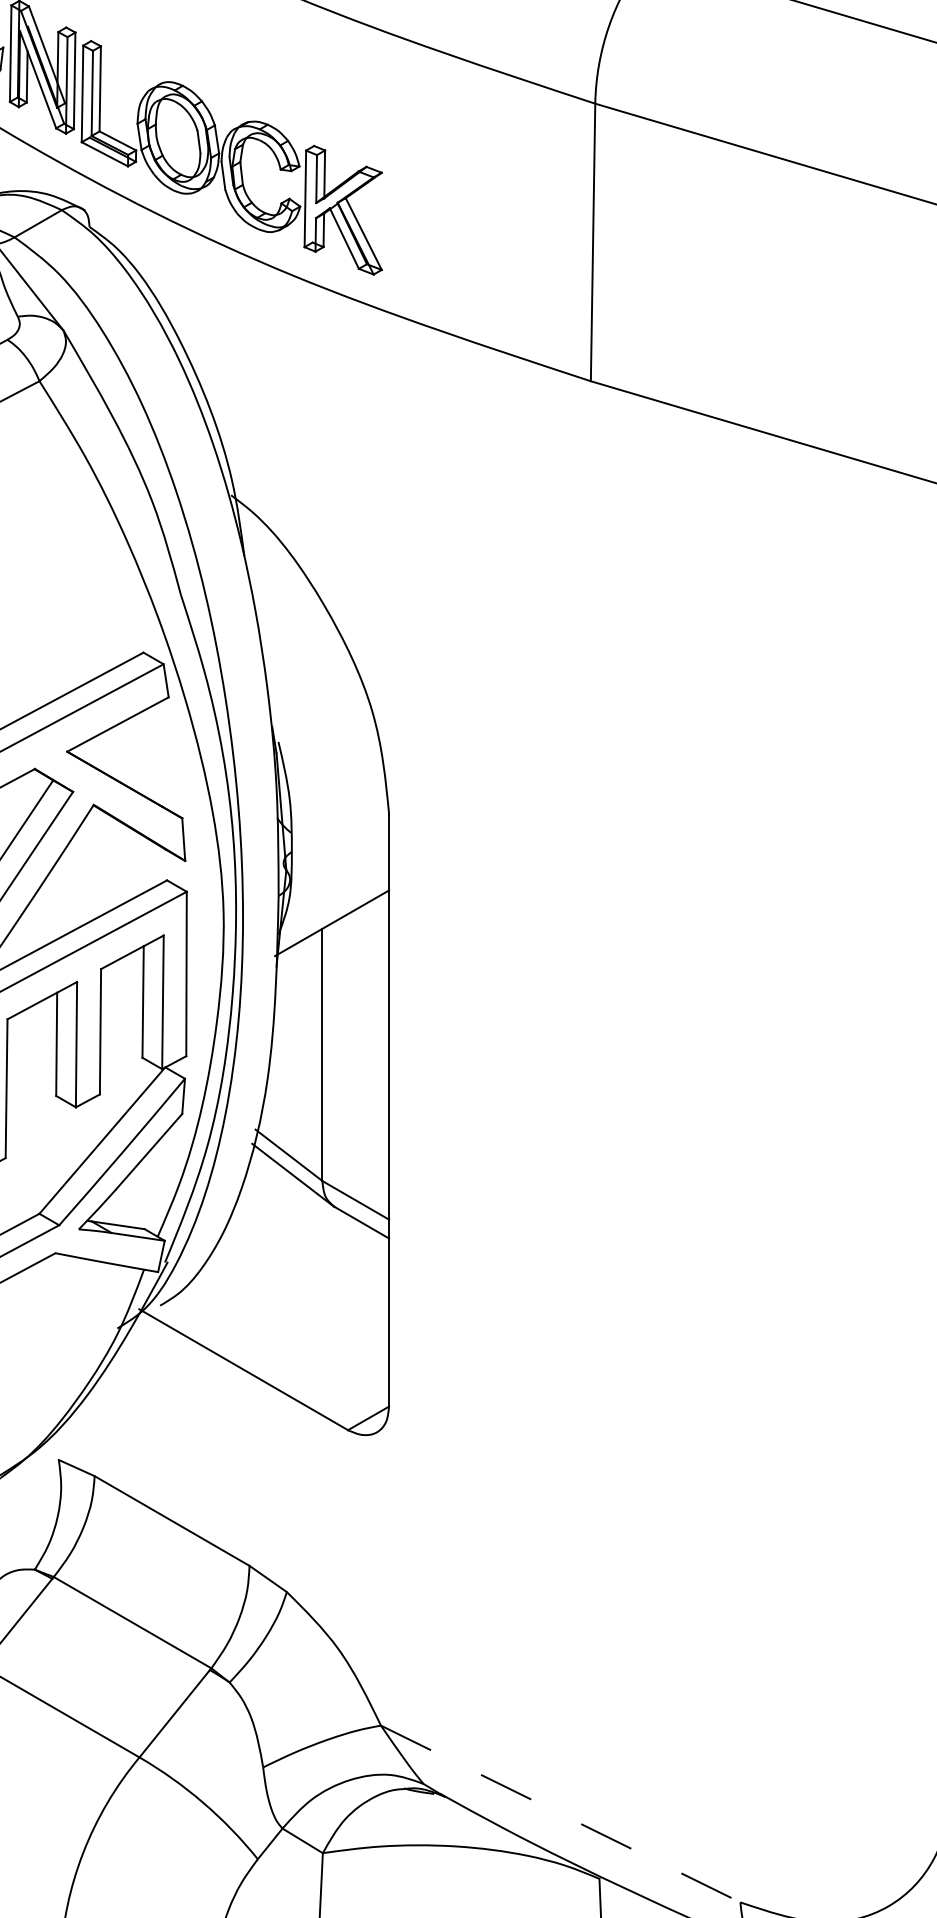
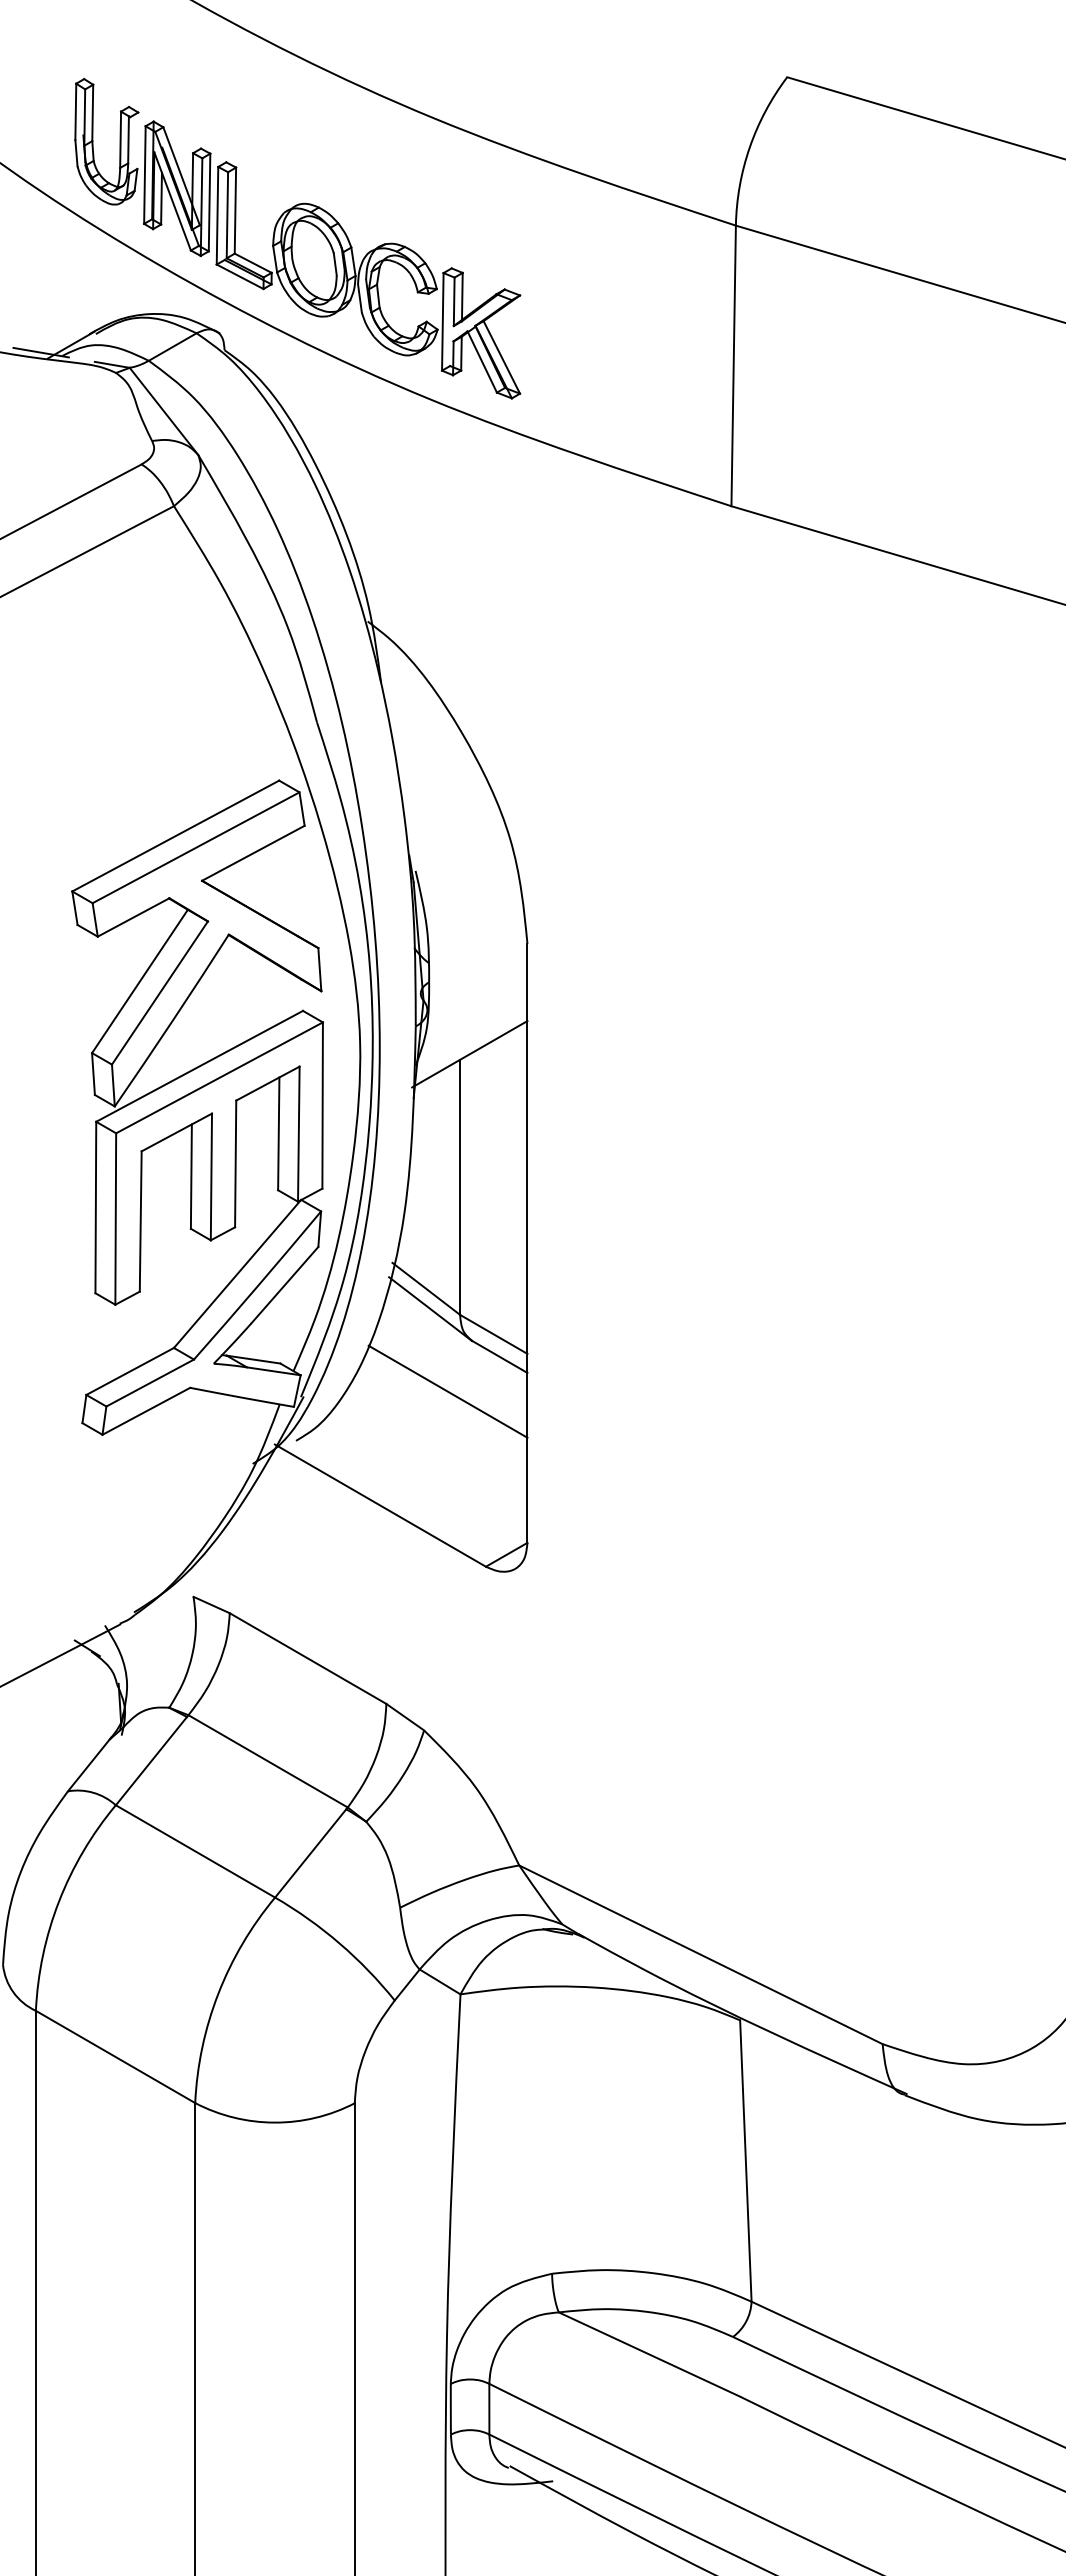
line: (310, 1256) -> (447, 1391), added
line: (561, 1814) -> (701, 1955), dashed -> solid

